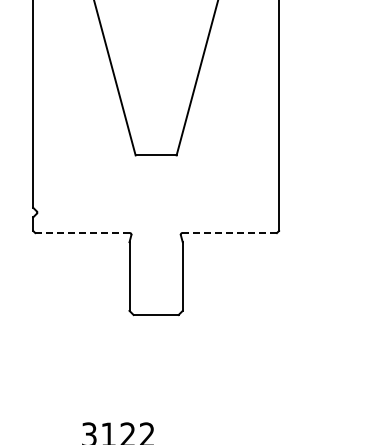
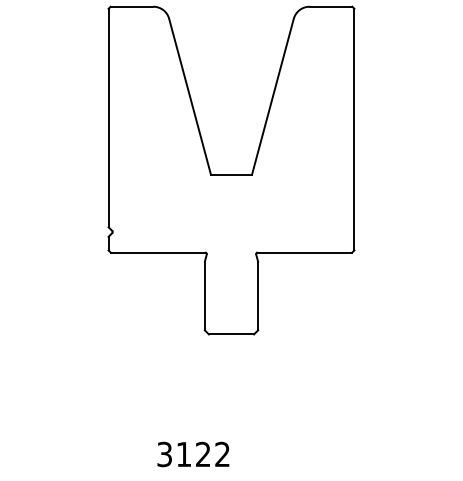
line: (82, 233) -> (157, 252), dashed -> solid
line: (229, 233) -> (304, 252), dashed -> solid

